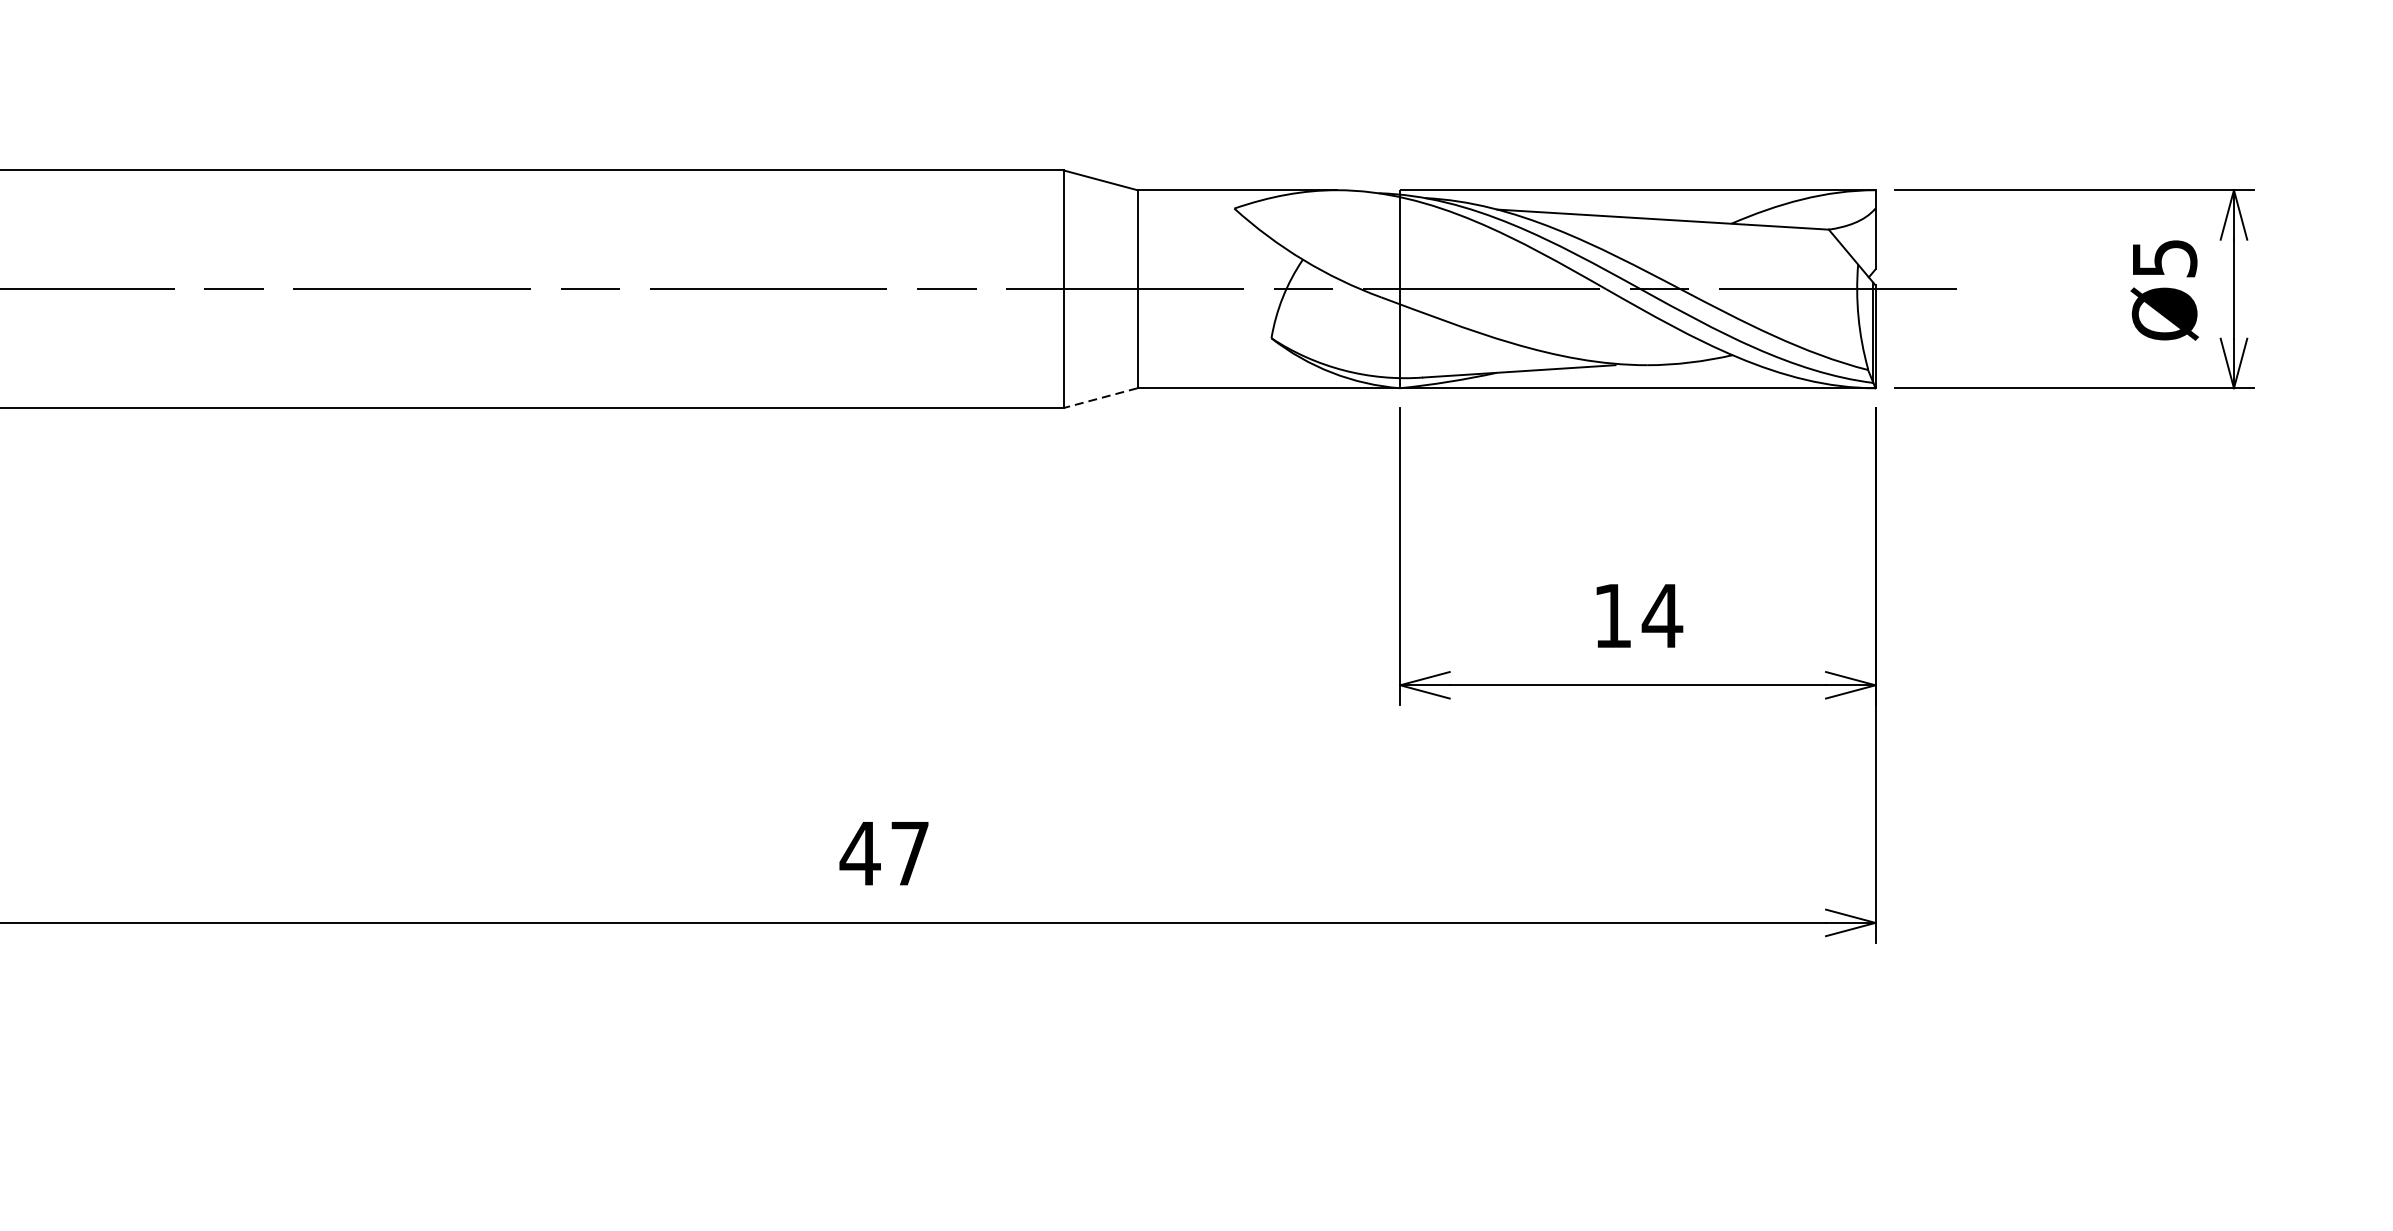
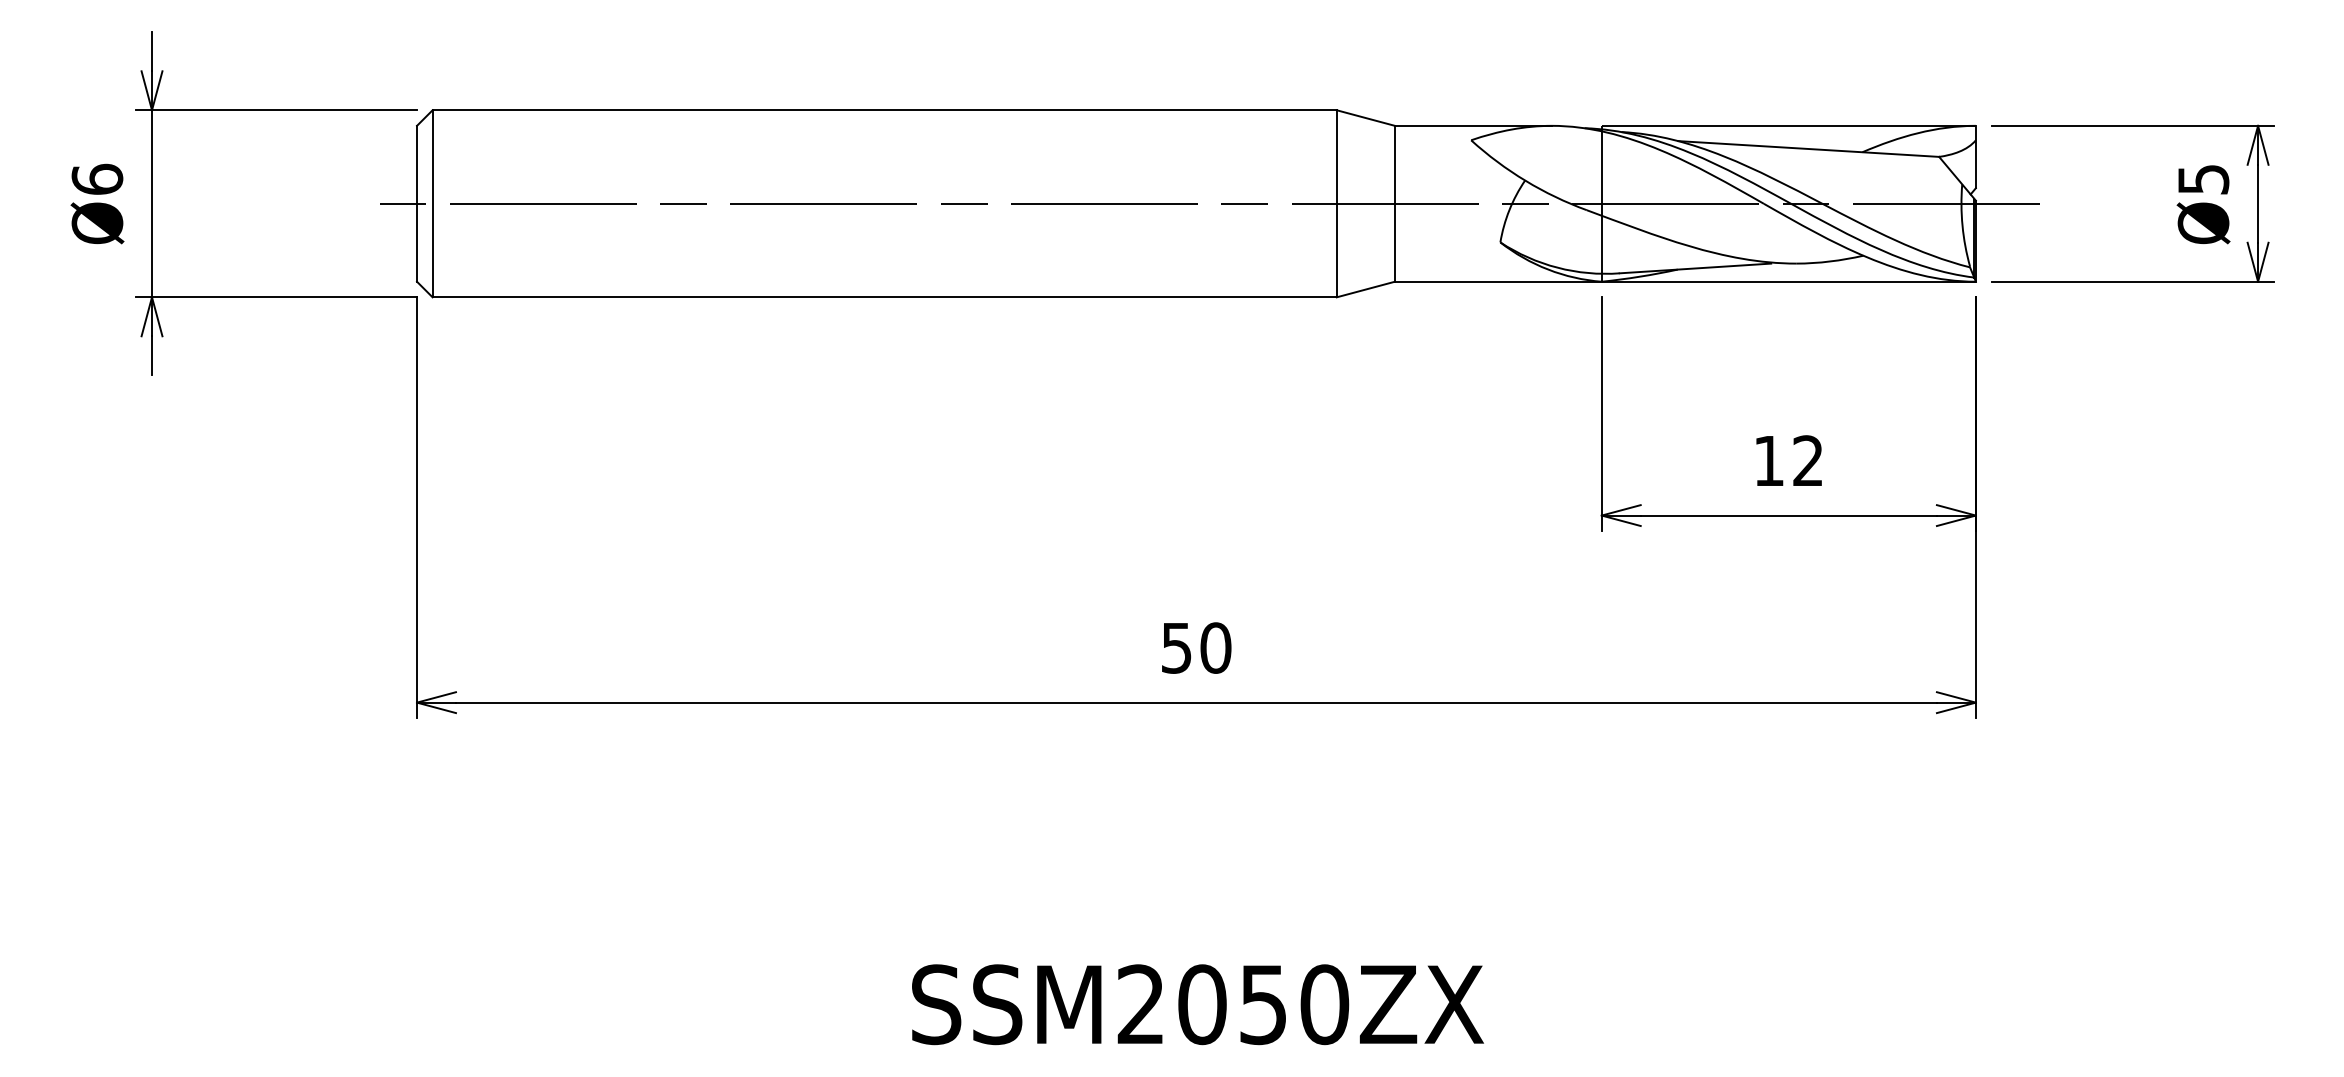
line: (1100, 398) -> (1365, 289), dashed -> solid
text: (1661, 615) -> (1807, 460), 14 -> 12
text: (884, 852) -> (1195, 647), 47 -> 50

